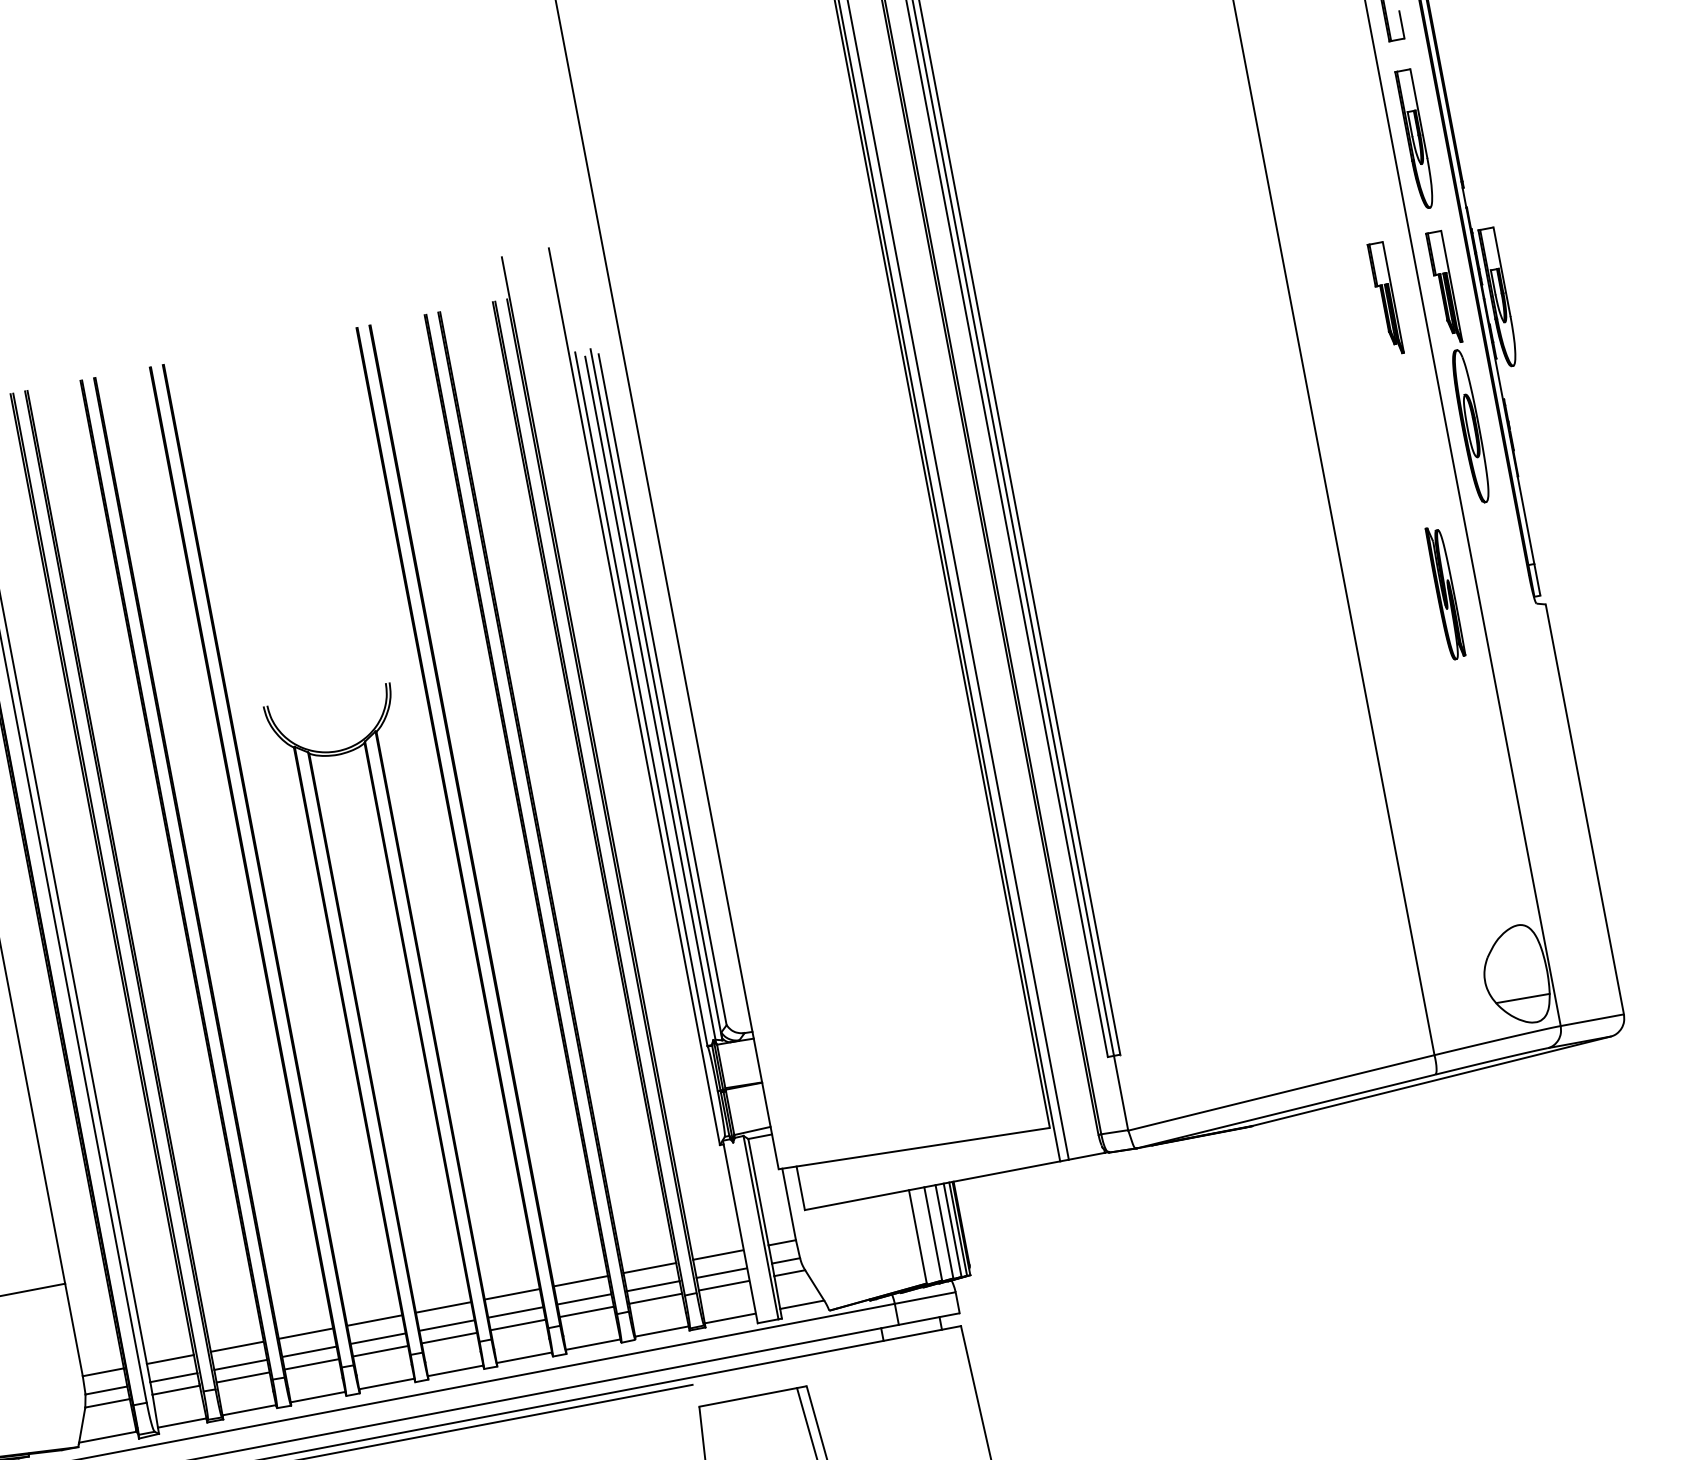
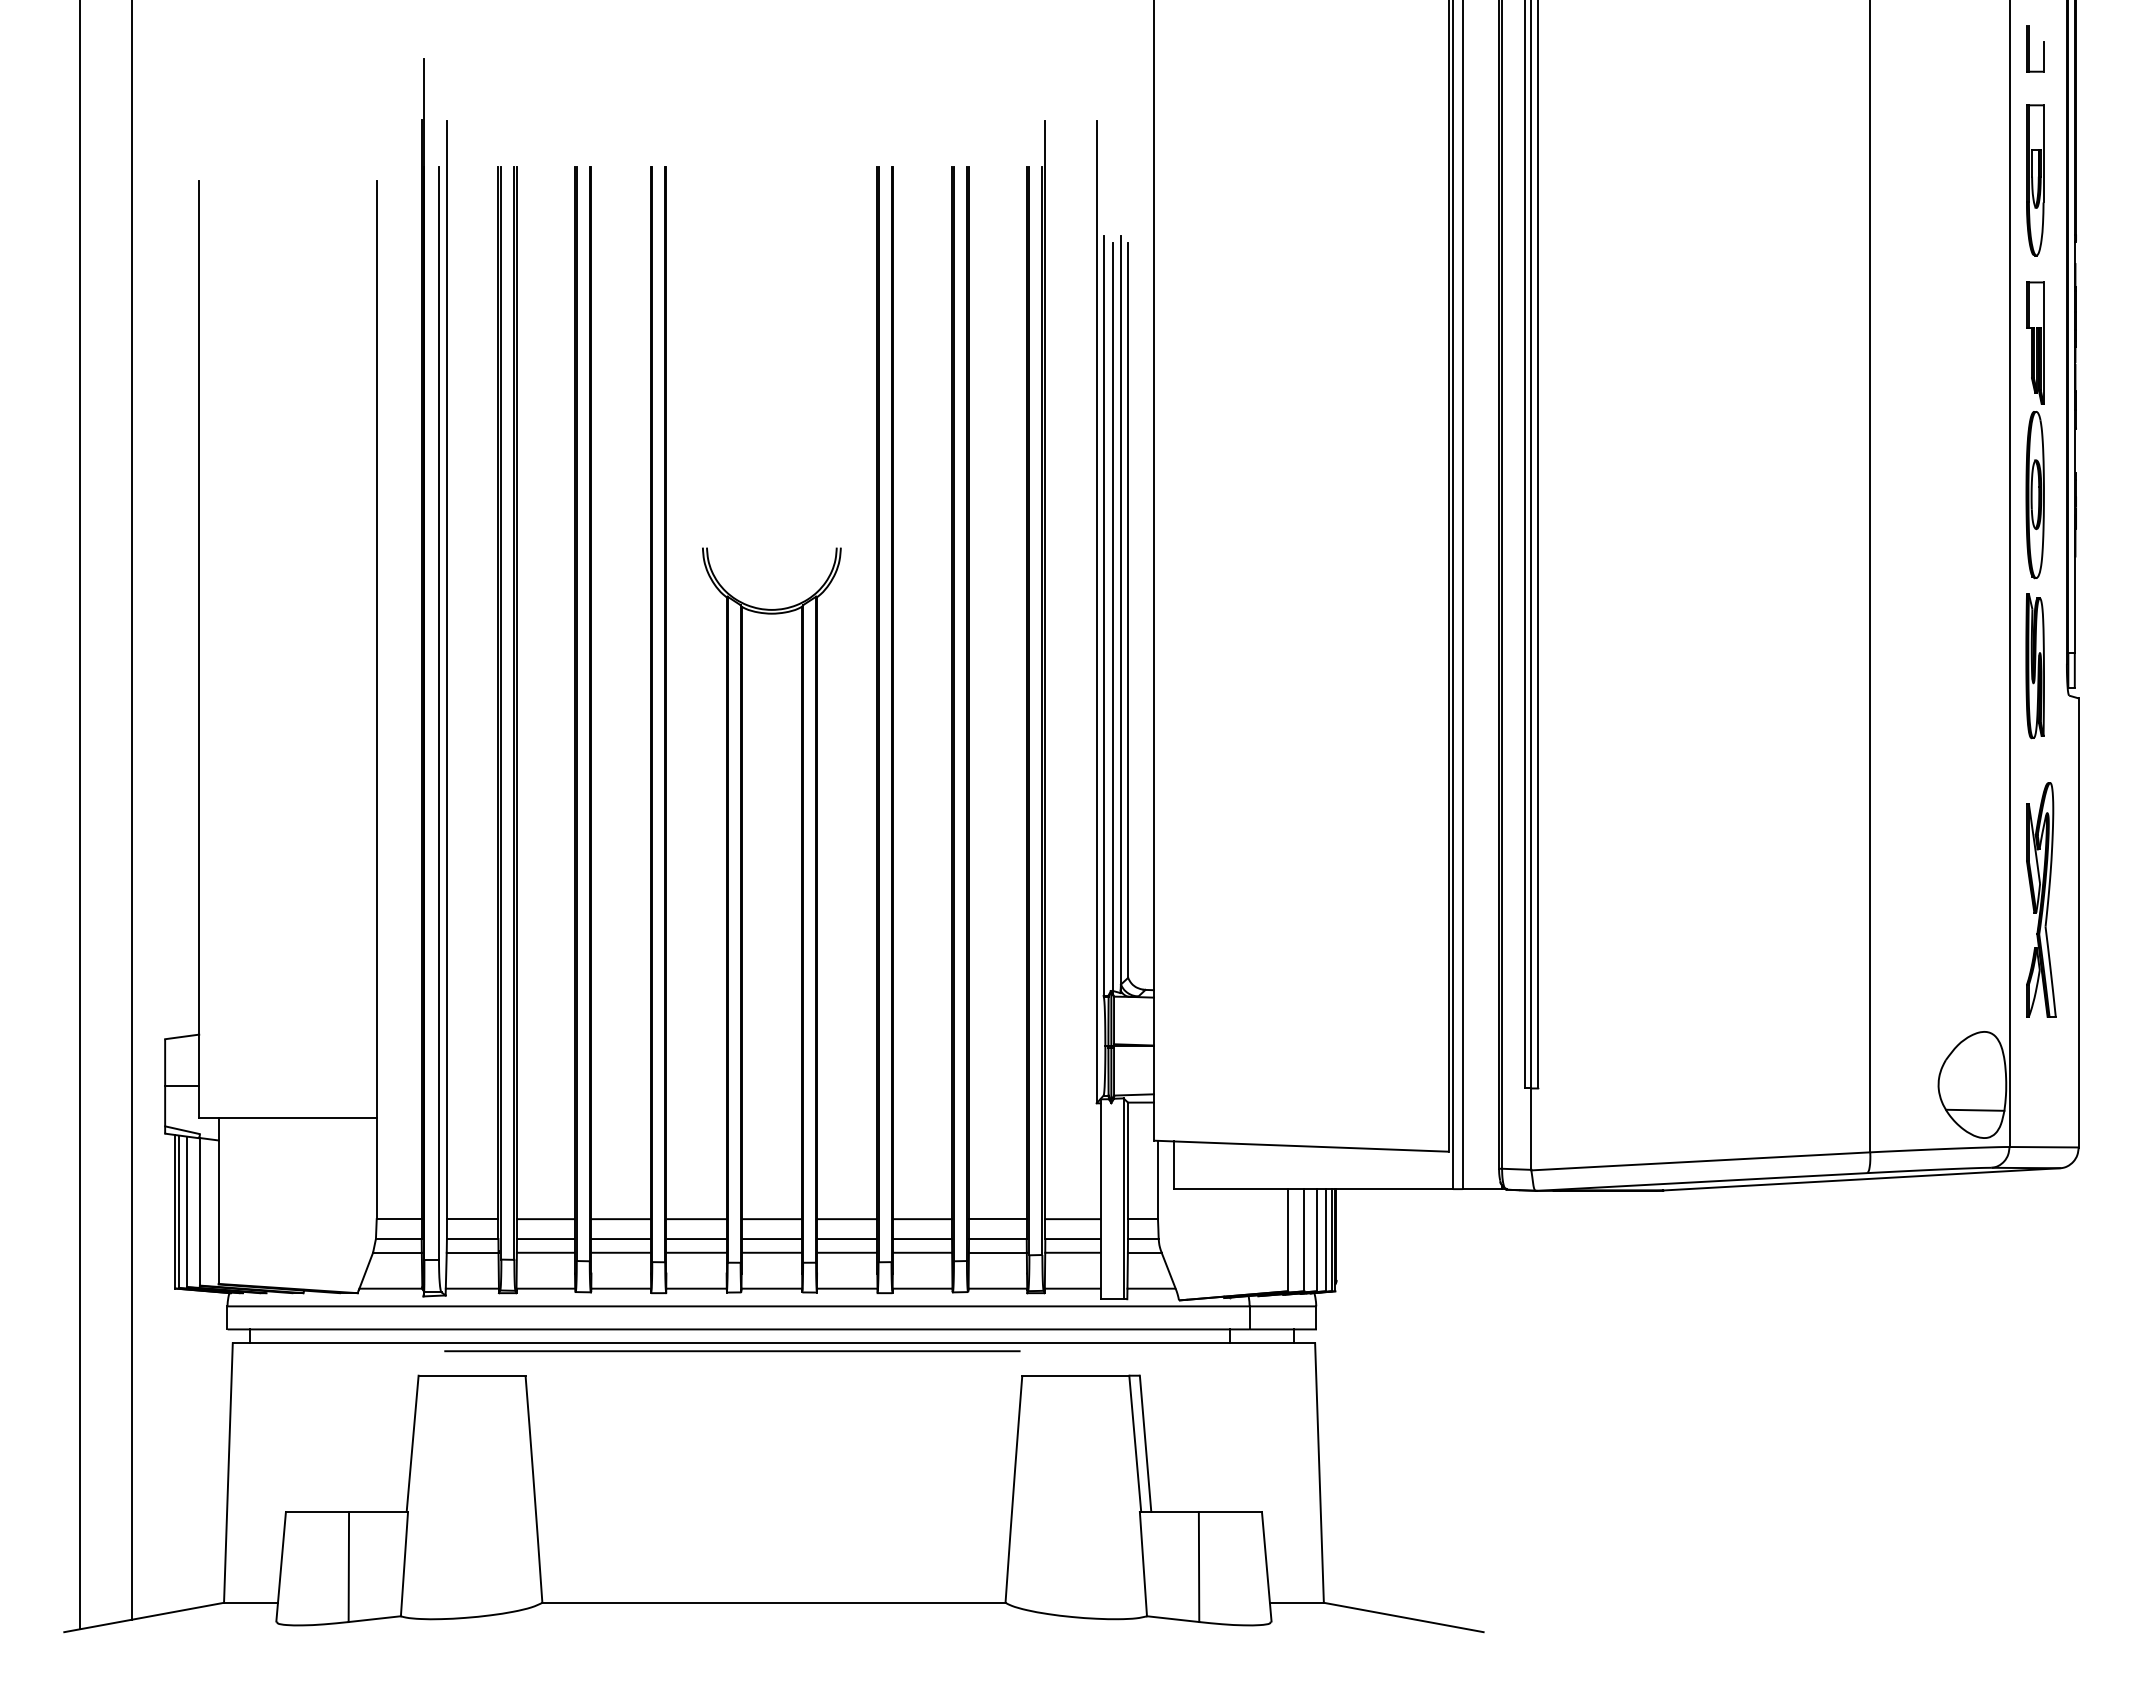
part: (1499, 297) -> (2091, 364), removed
part: (1385, 298) -> (1971, 342), removed
part: (1445, 593) -> (2034, 666), moved
part: (1546, 794) -> (2041, 899), added

